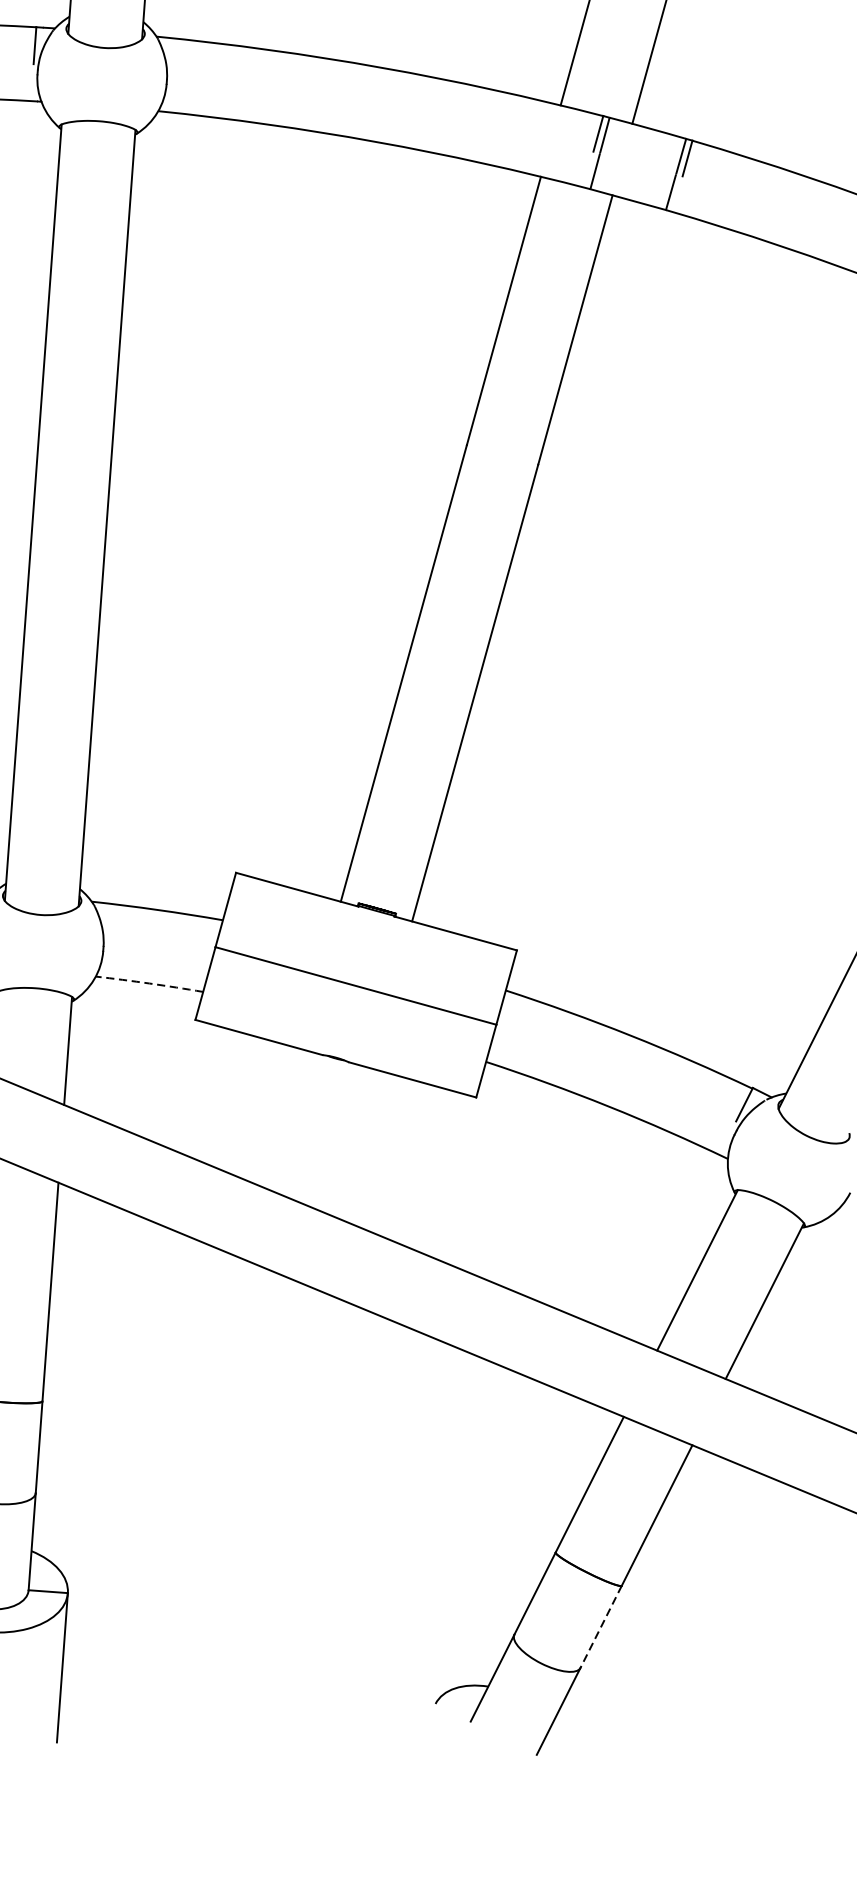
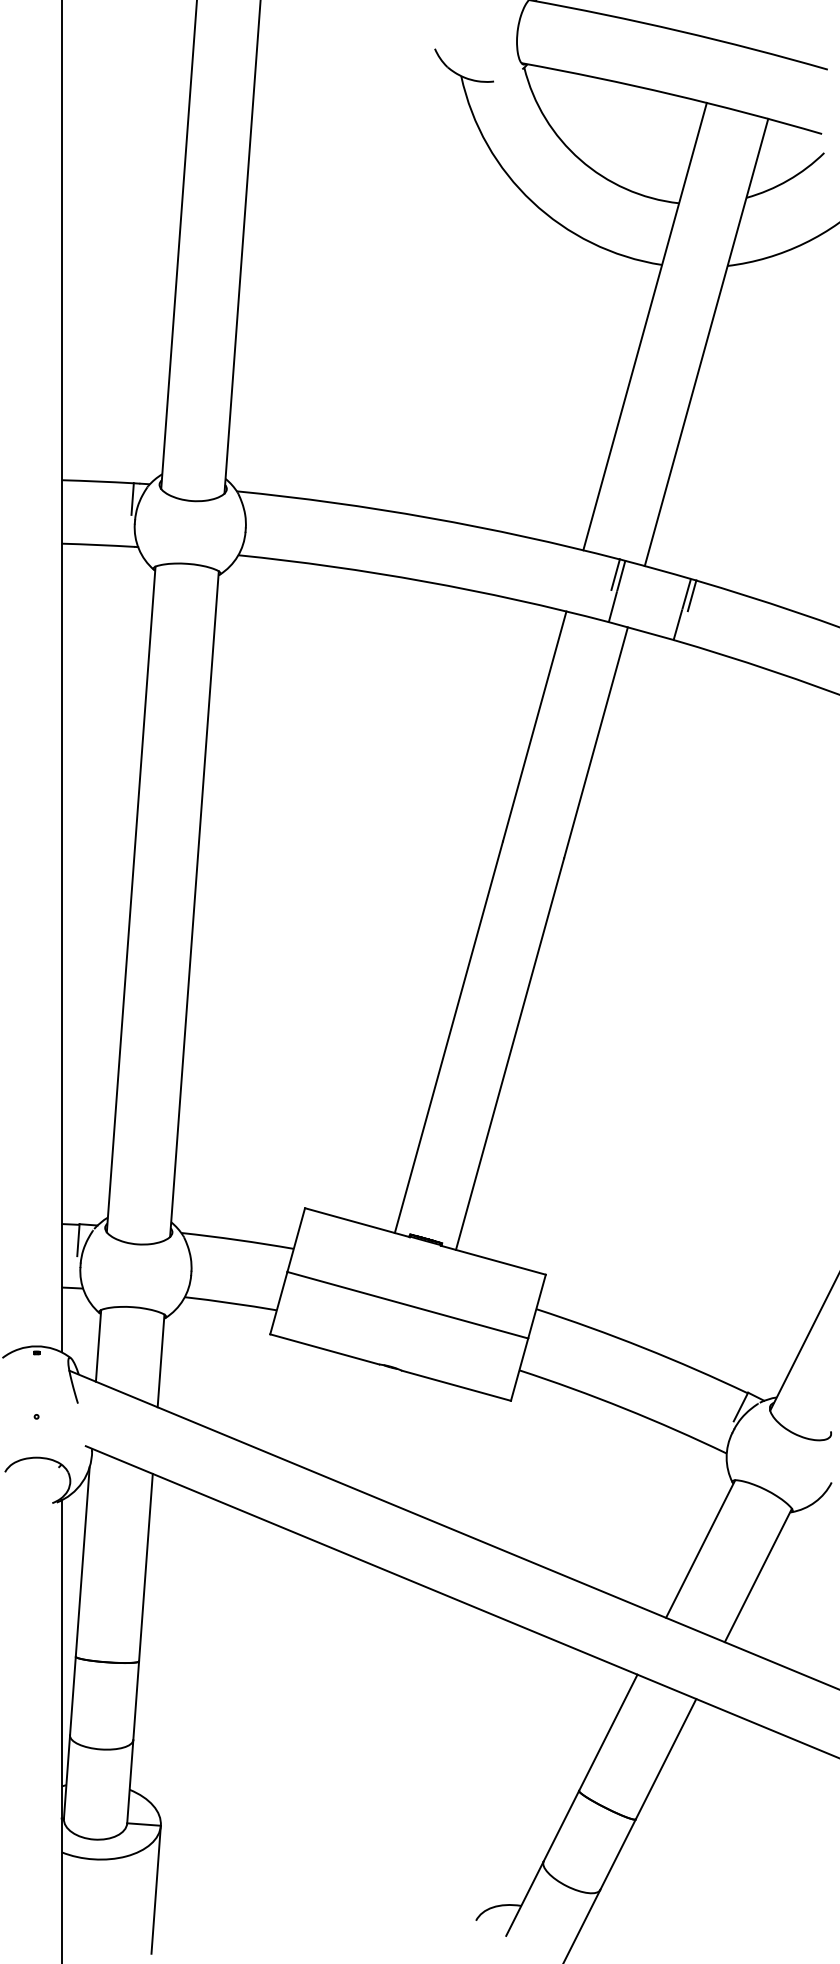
arc: (149, 983) -> (230, 1303), dashed -> solid
line: (600, 1627) -> (617, 1855), dashed -> solid

